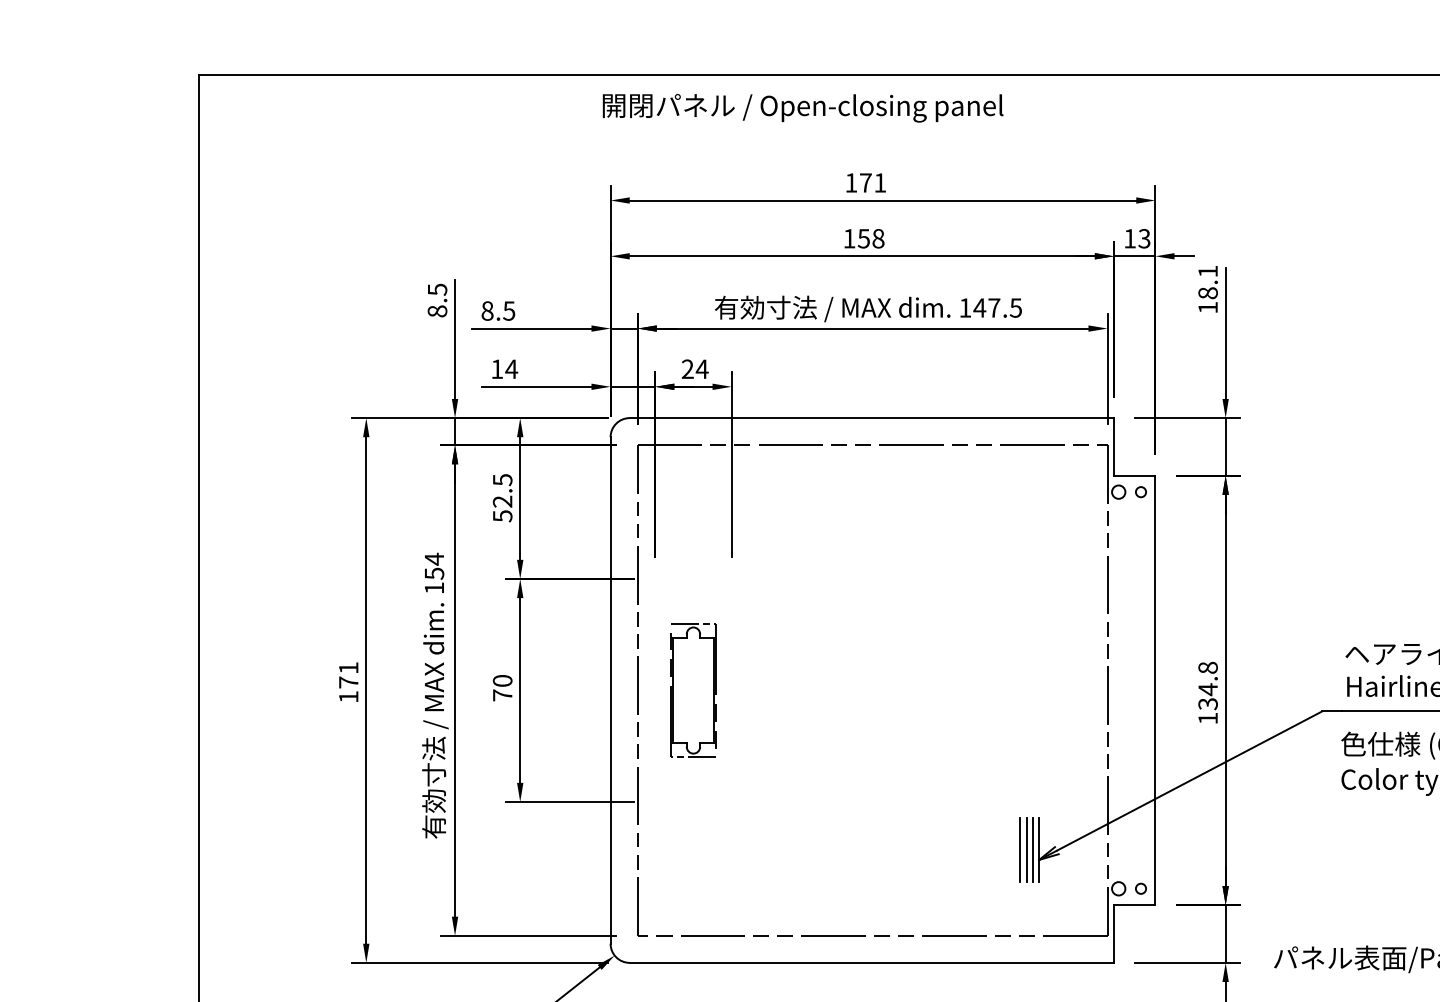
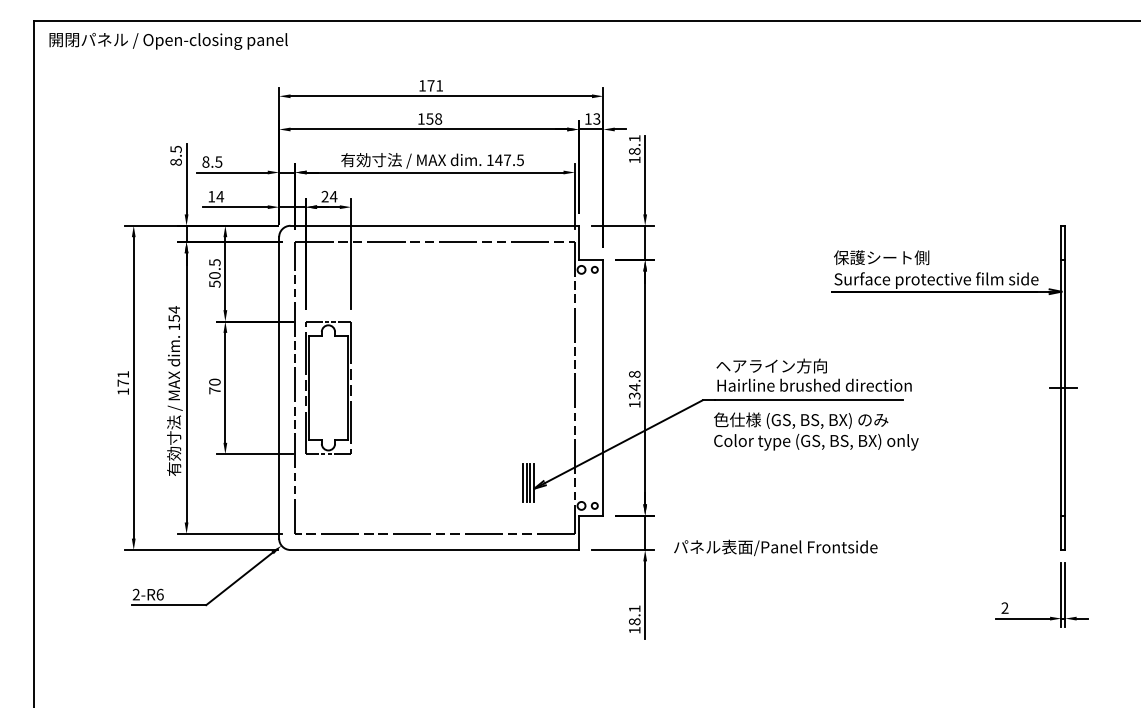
text: (802, 108) -> (168, 41), moved
text: (501, 501) -> (214, 275), 52.5 -> 50.5
part: (693, 689) -> (328, 387), size x1.67

